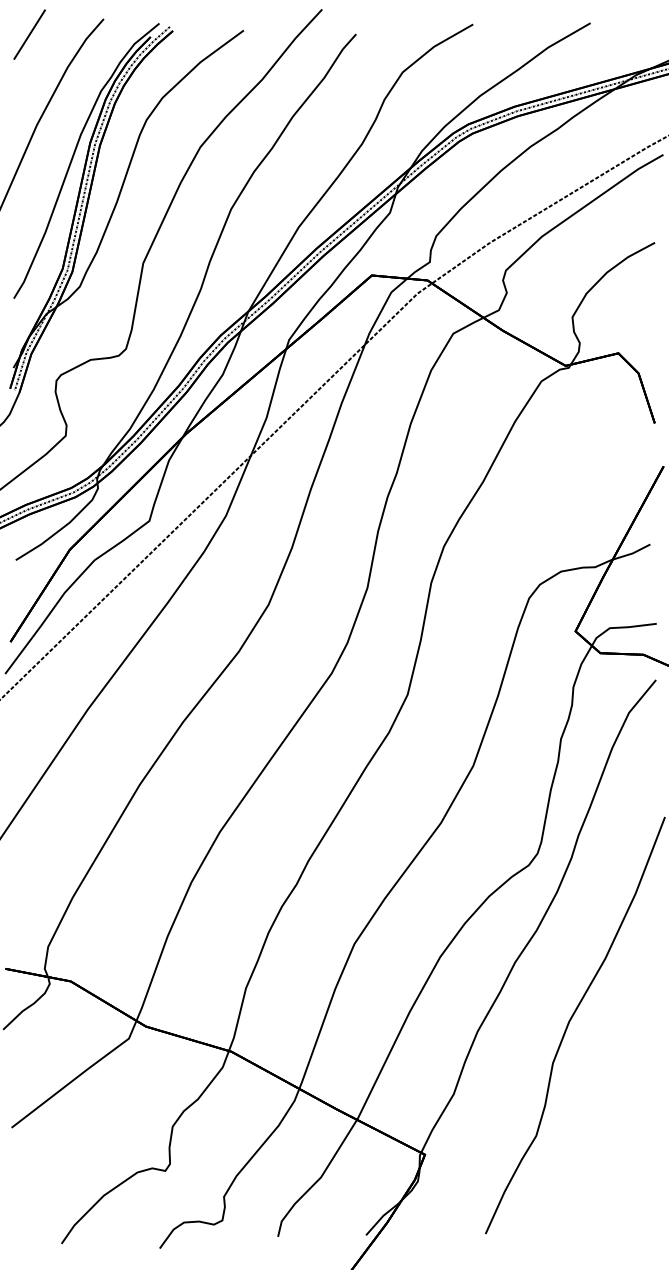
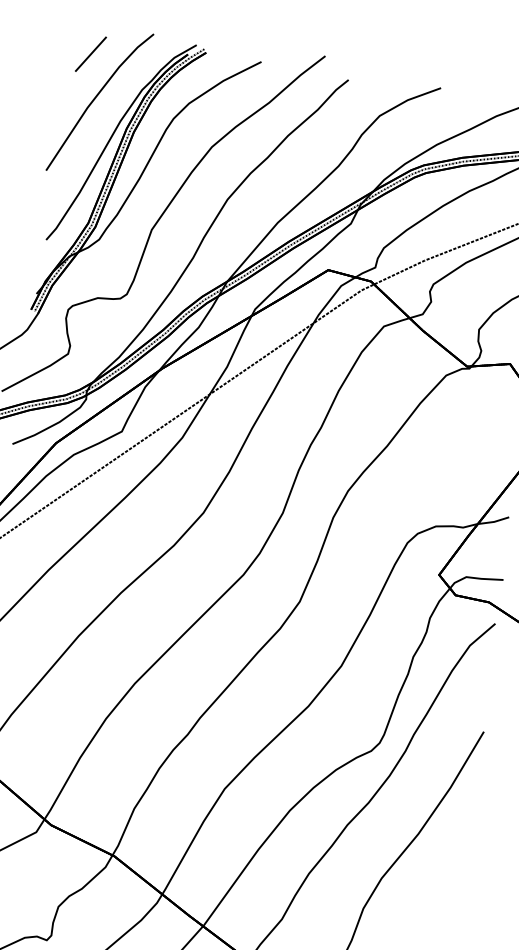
line: (29, 34) -> (90, 54), moved

